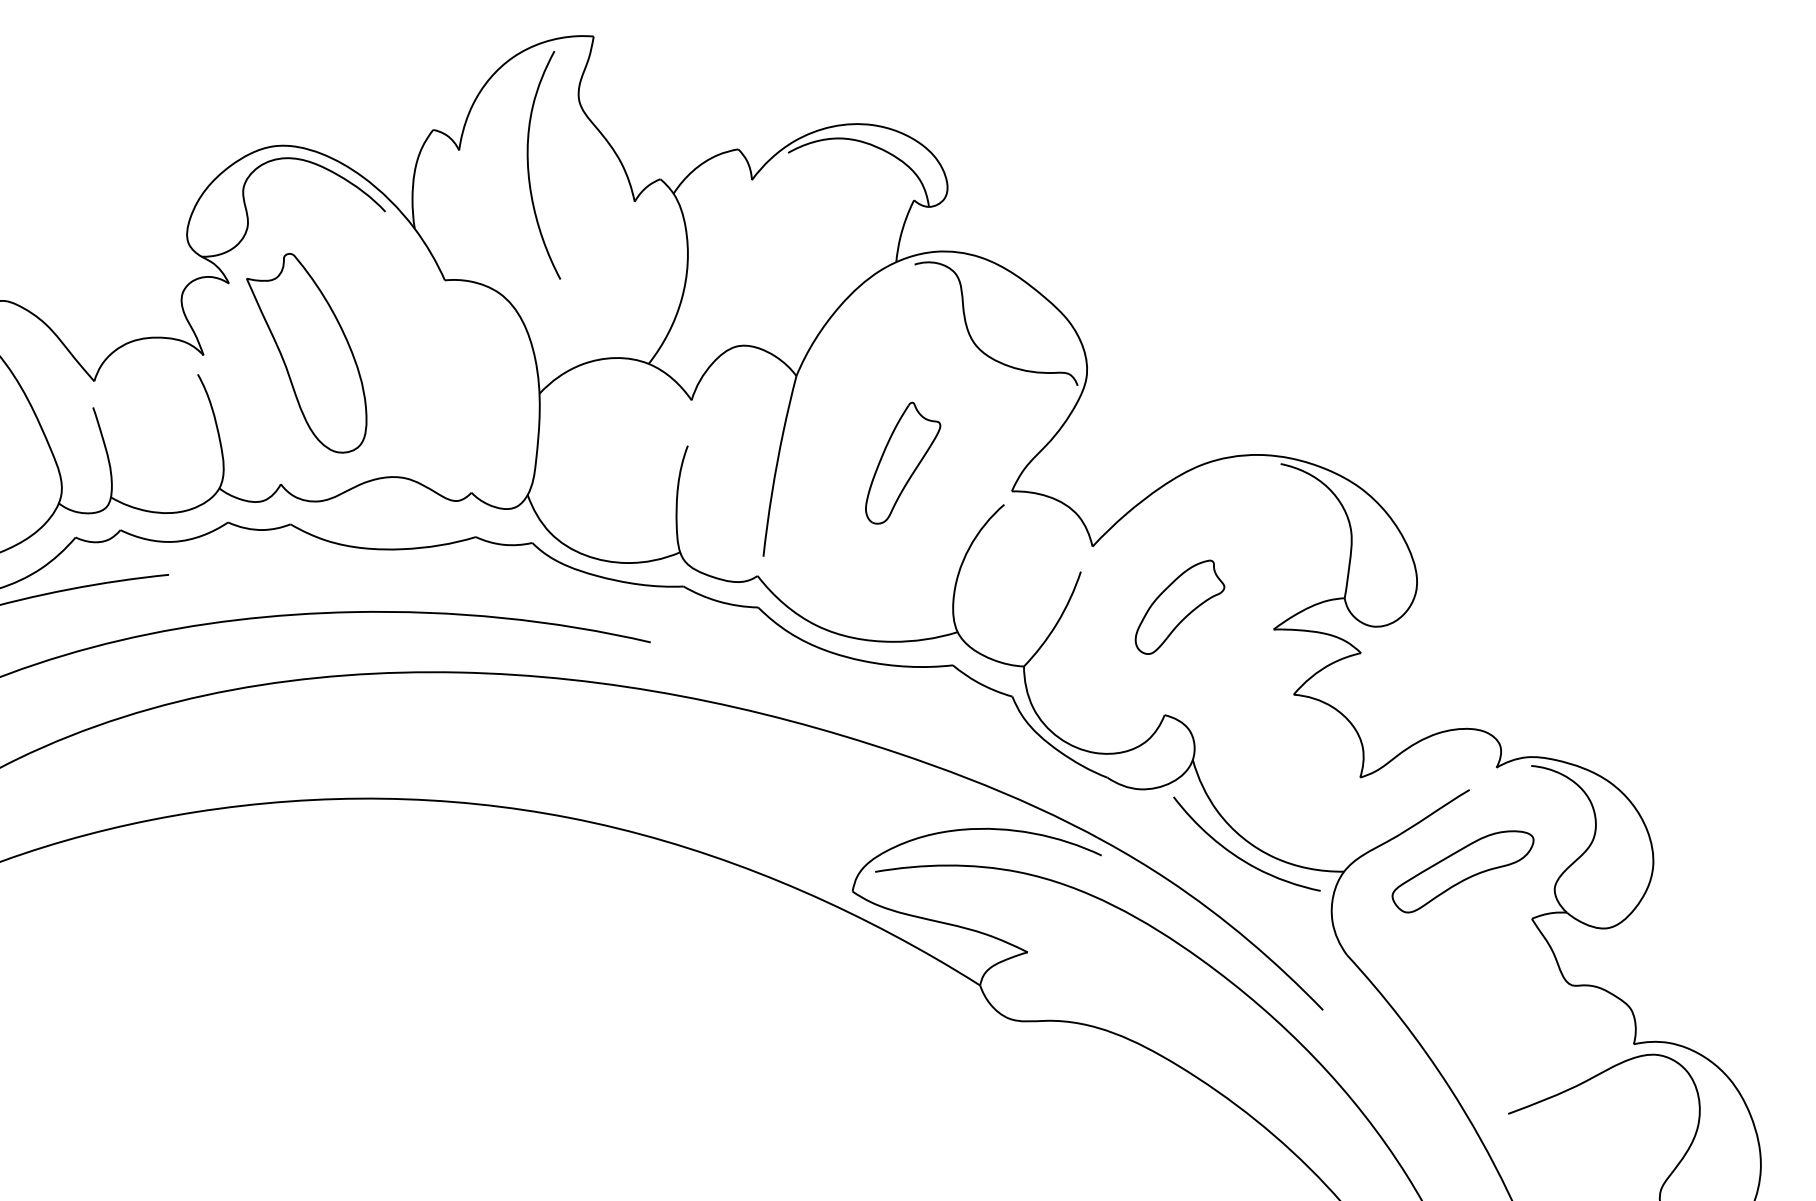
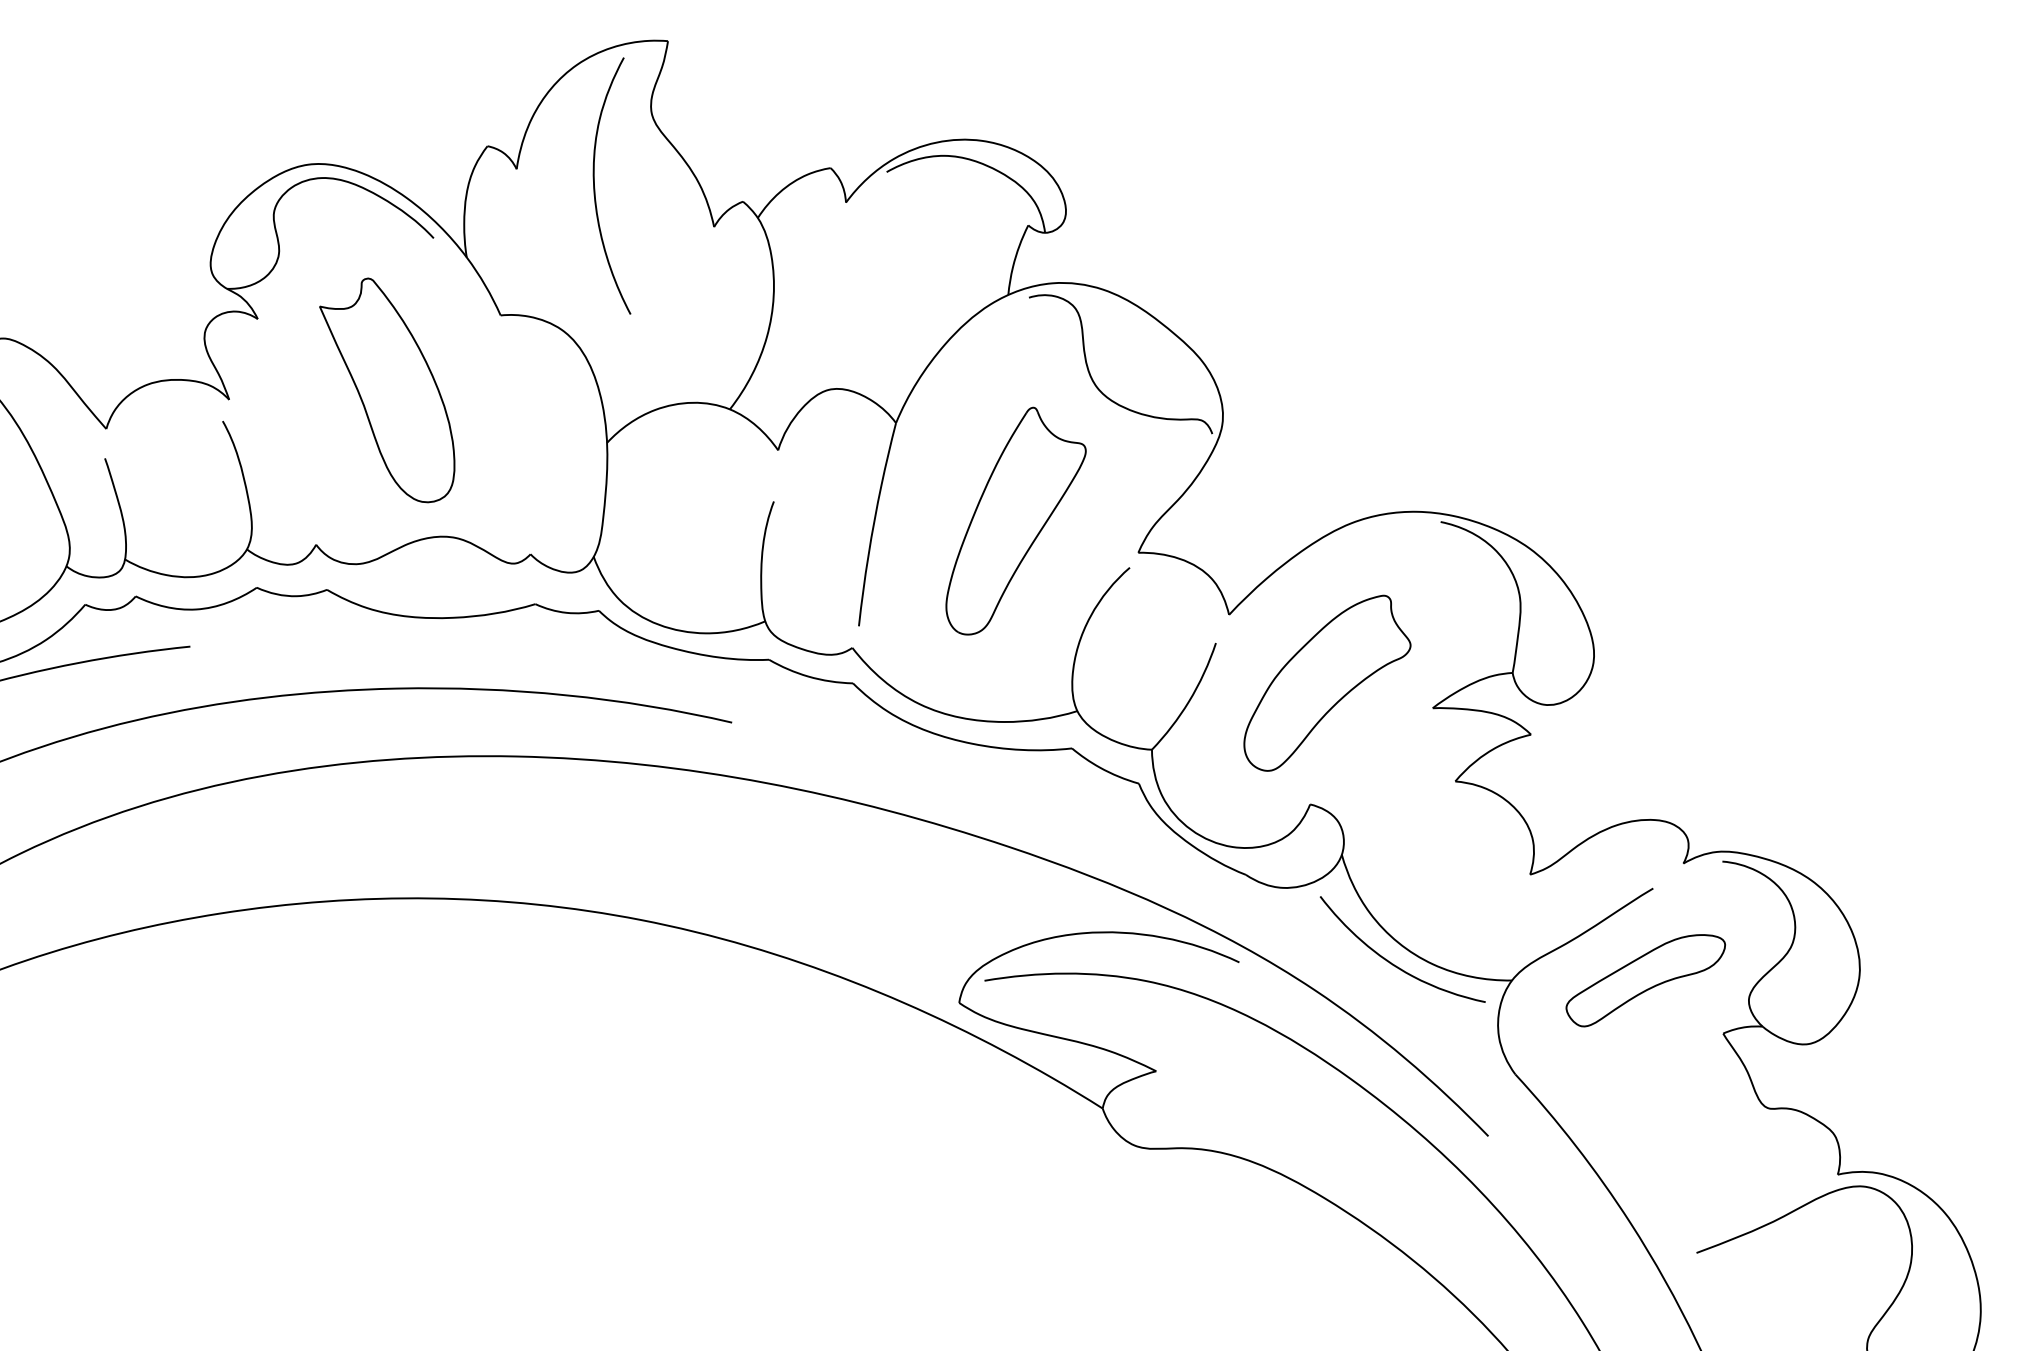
part: (306, 353) -> (387, 390), moved
part: (902, 462) -> (1015, 520), size x1.67
part: (1180, 606) -> (1327, 682), size x1.67

